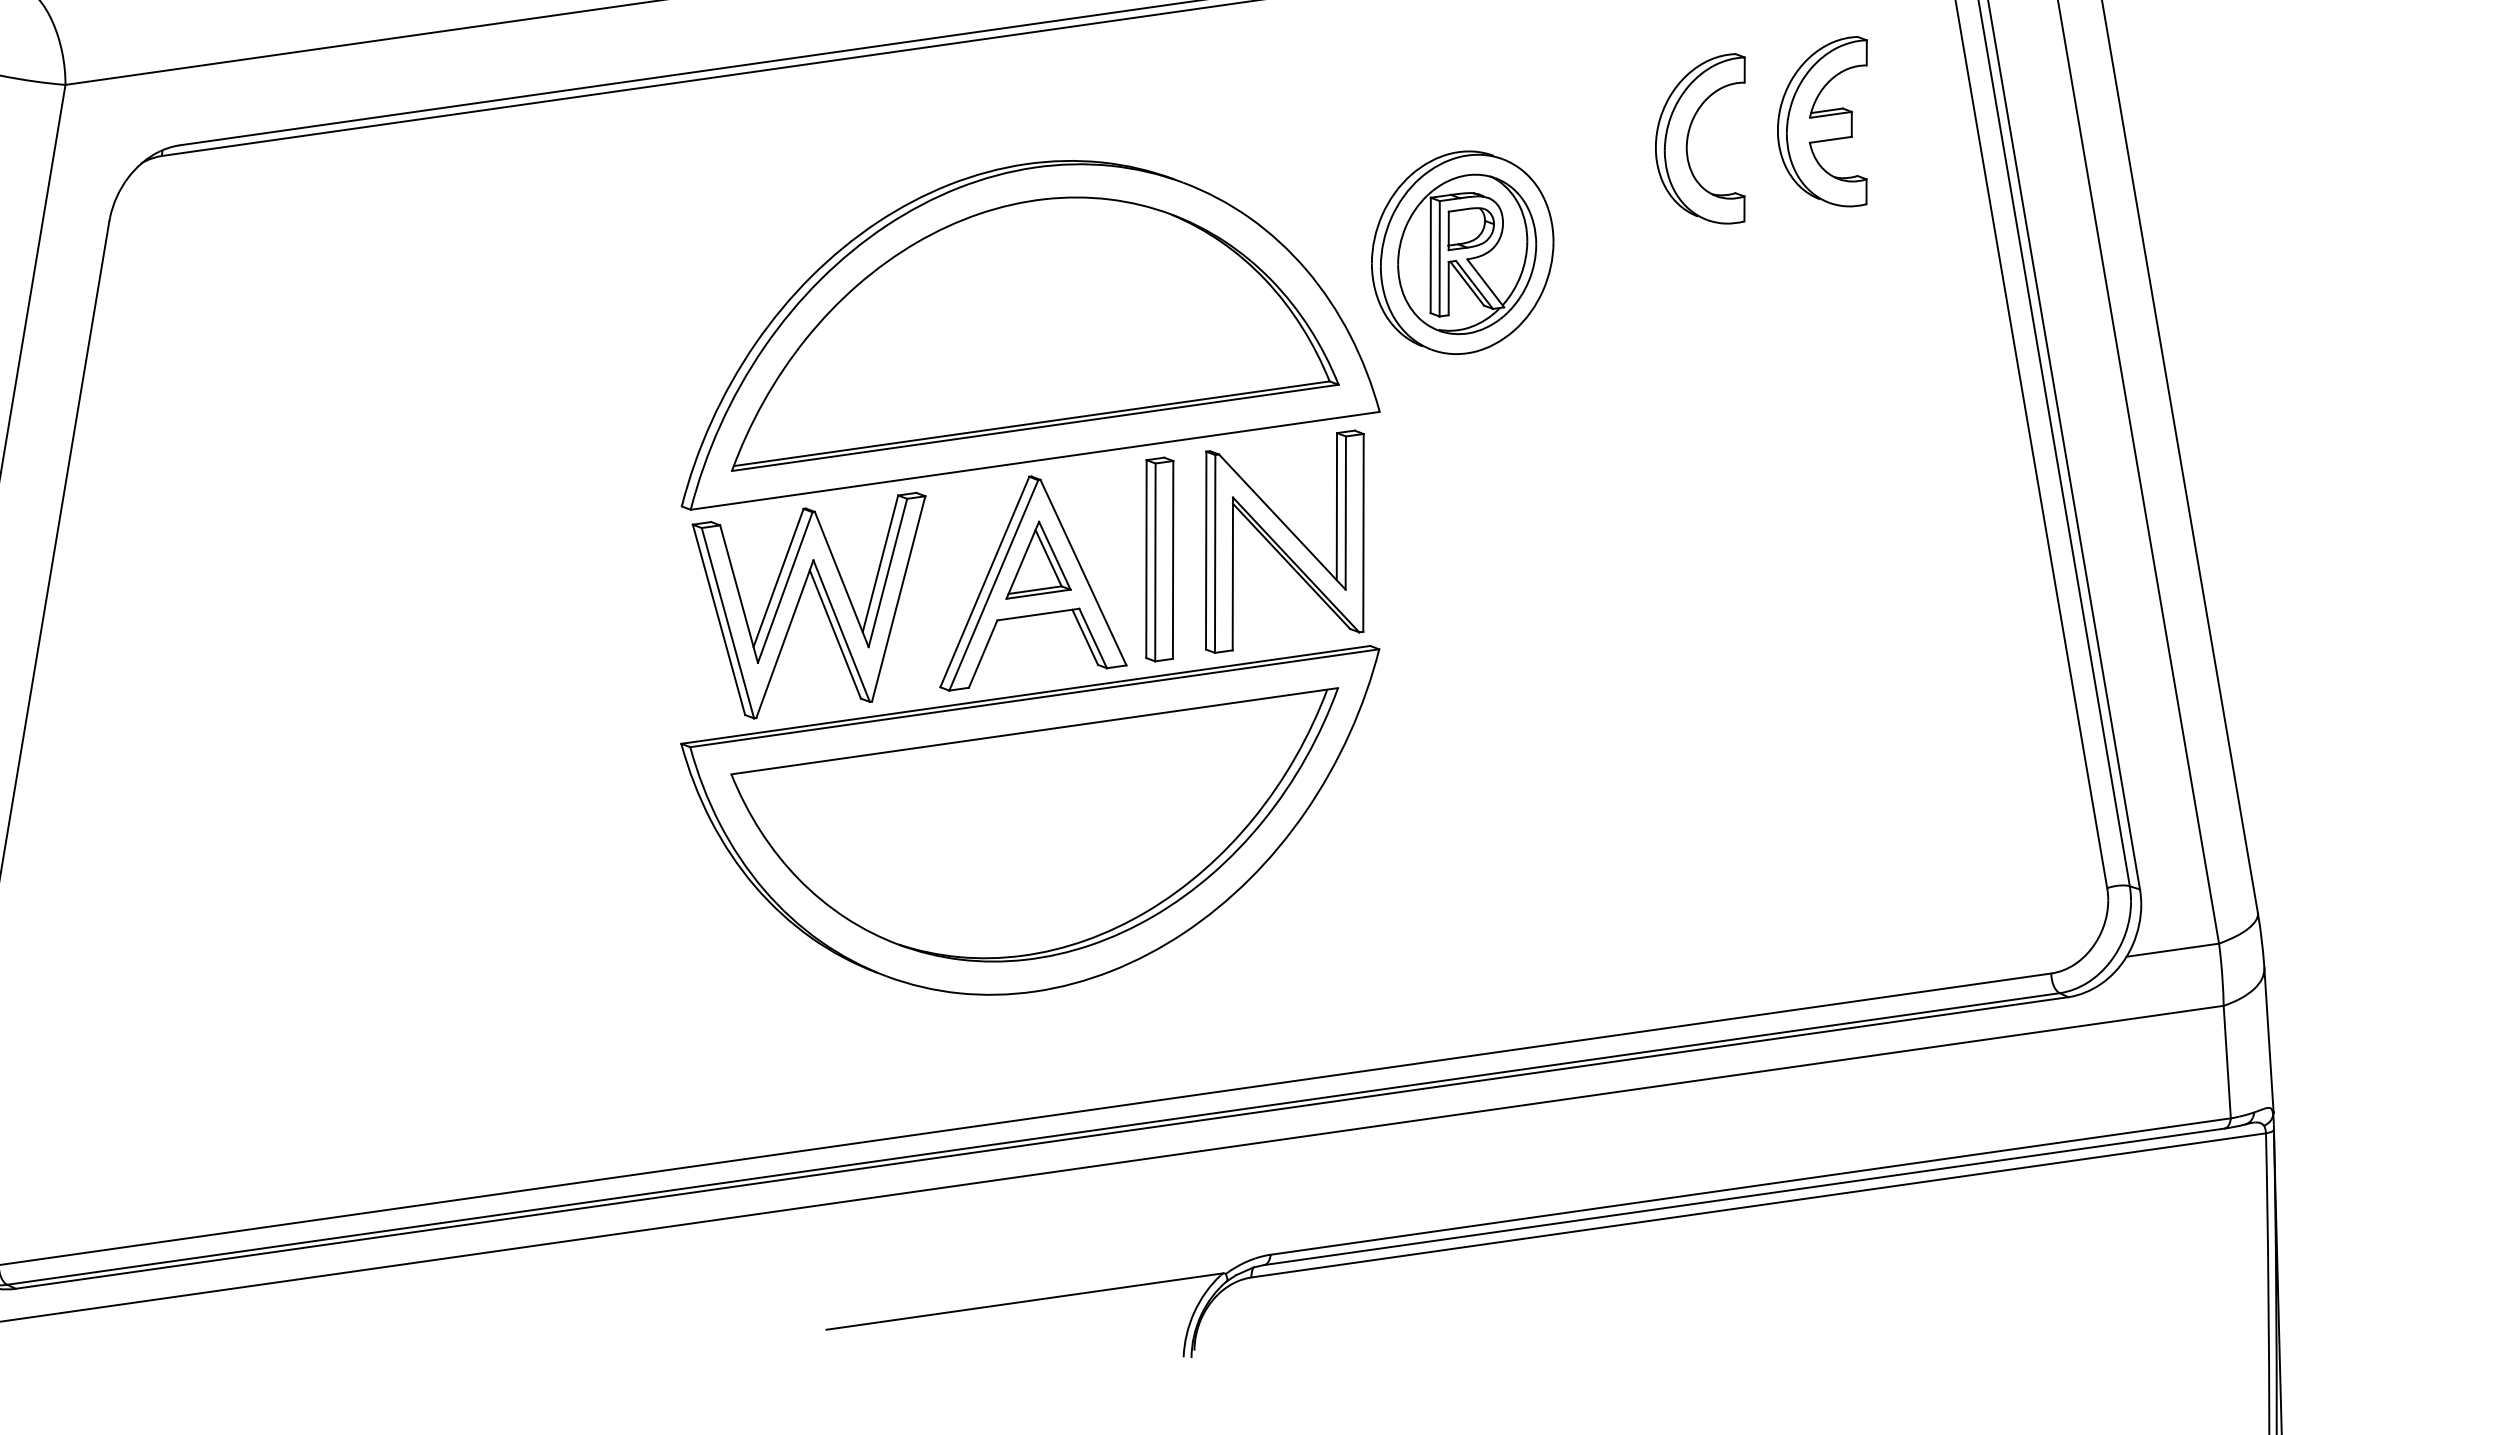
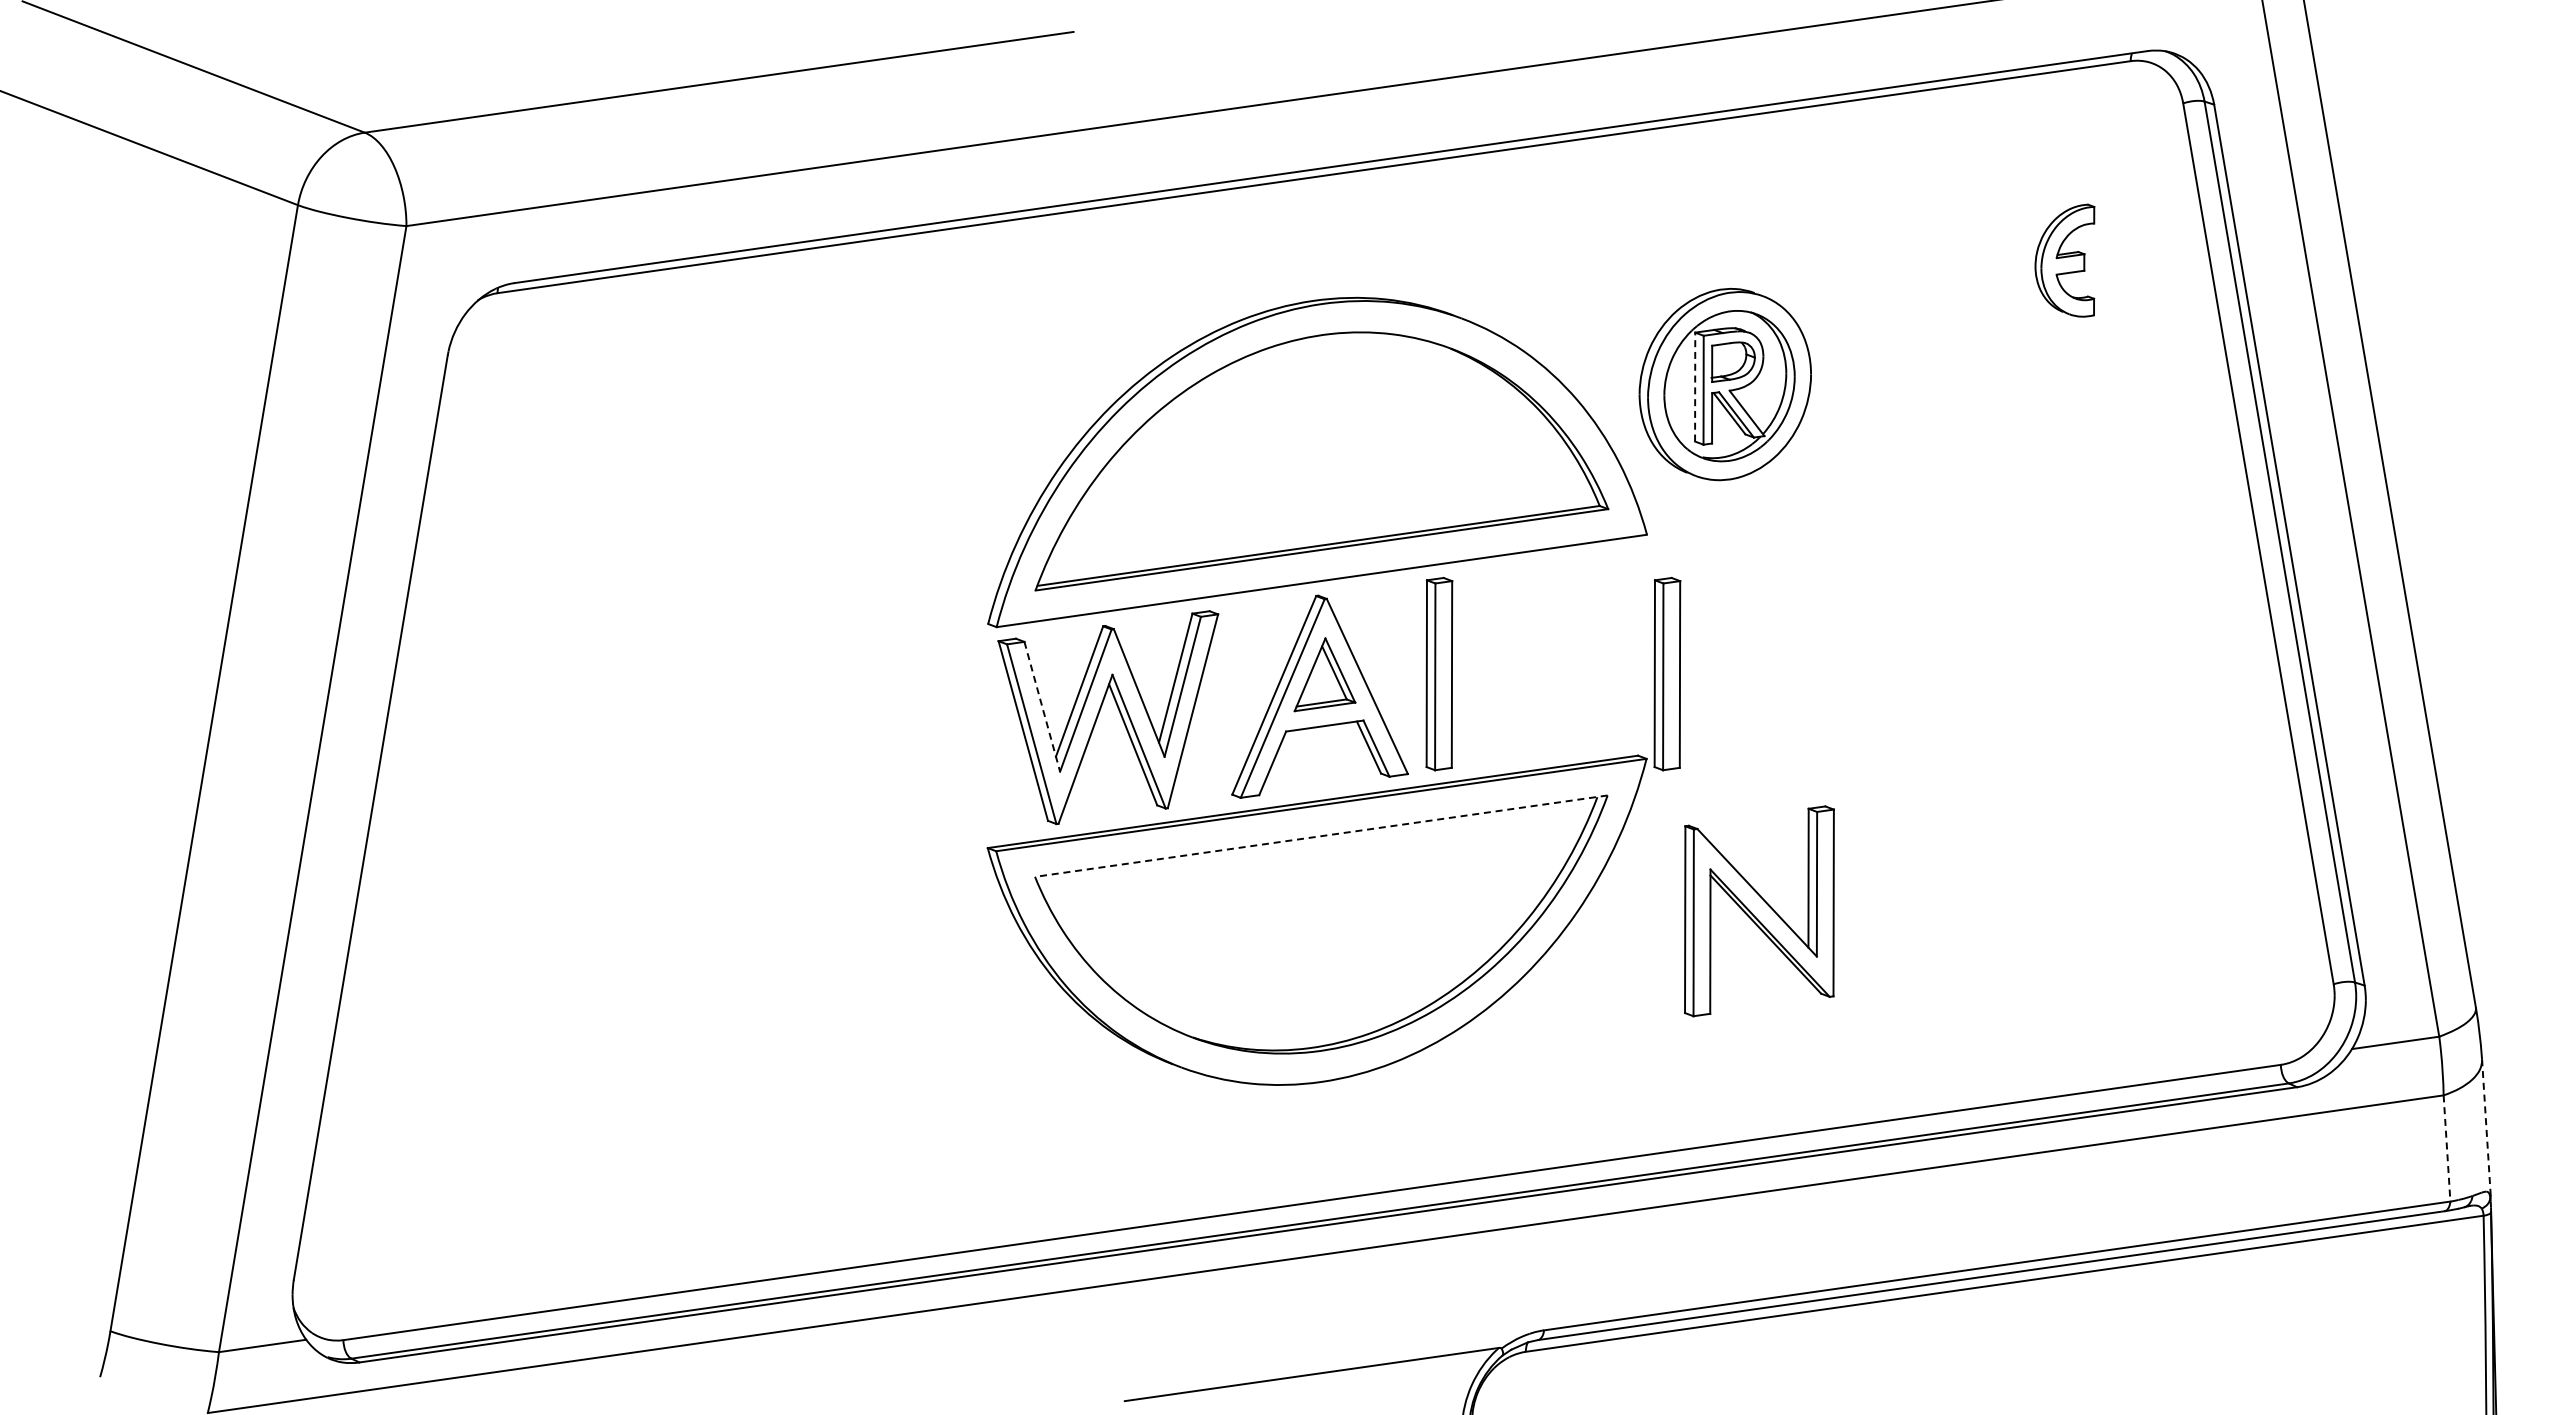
part: (1822, 121) -> (2064, 260), size x0.7
part: (1689, 134) -> (1939, 272), removed
line: (1431, 254) -> (1695, 386), solid -> dashed
part: (1284, 541) -> (1759, 911), moved
part: (1401, 559) -> (1667, 674), added
line: (739, 594) -> (1042, 707), solid -> dashed
line: (1033, 731) -> (1320, 836), solid -> dashed
line: (2269, 1039) -> (2486, 1127), solid -> dashed
line: (2227, 1062) -> (2447, 1148), solid -> dashed

